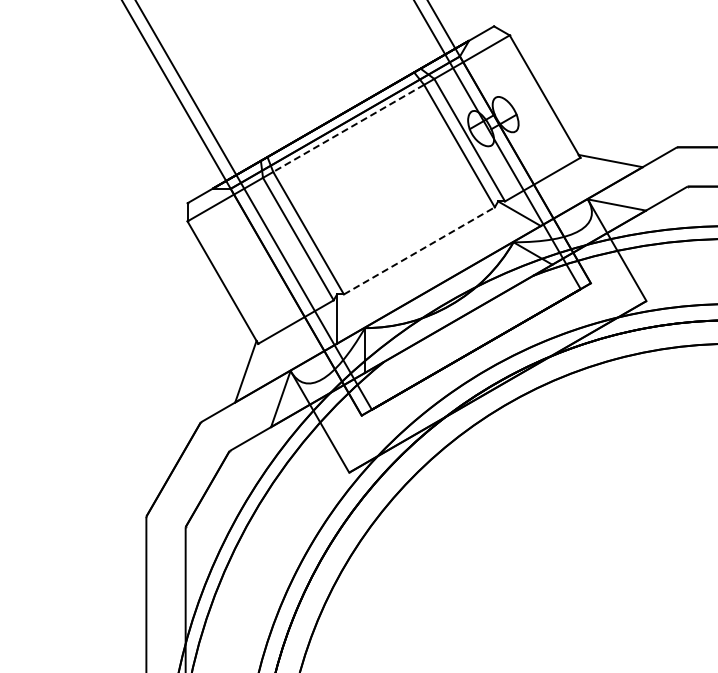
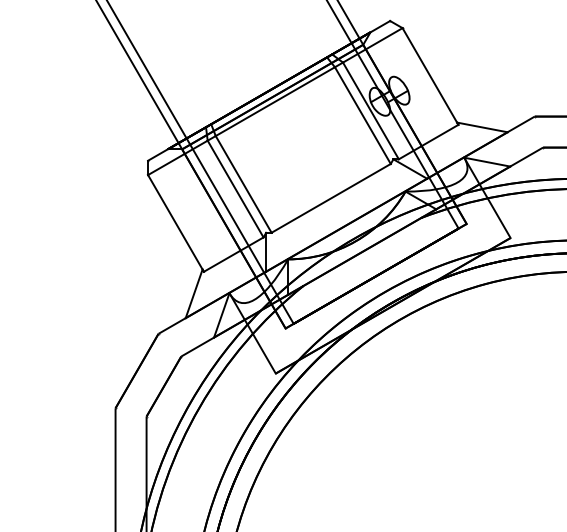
line: (348, 128) -> (275, 101), dashed -> solid
line: (419, 250) -> (331, 198), dashed -> solid

